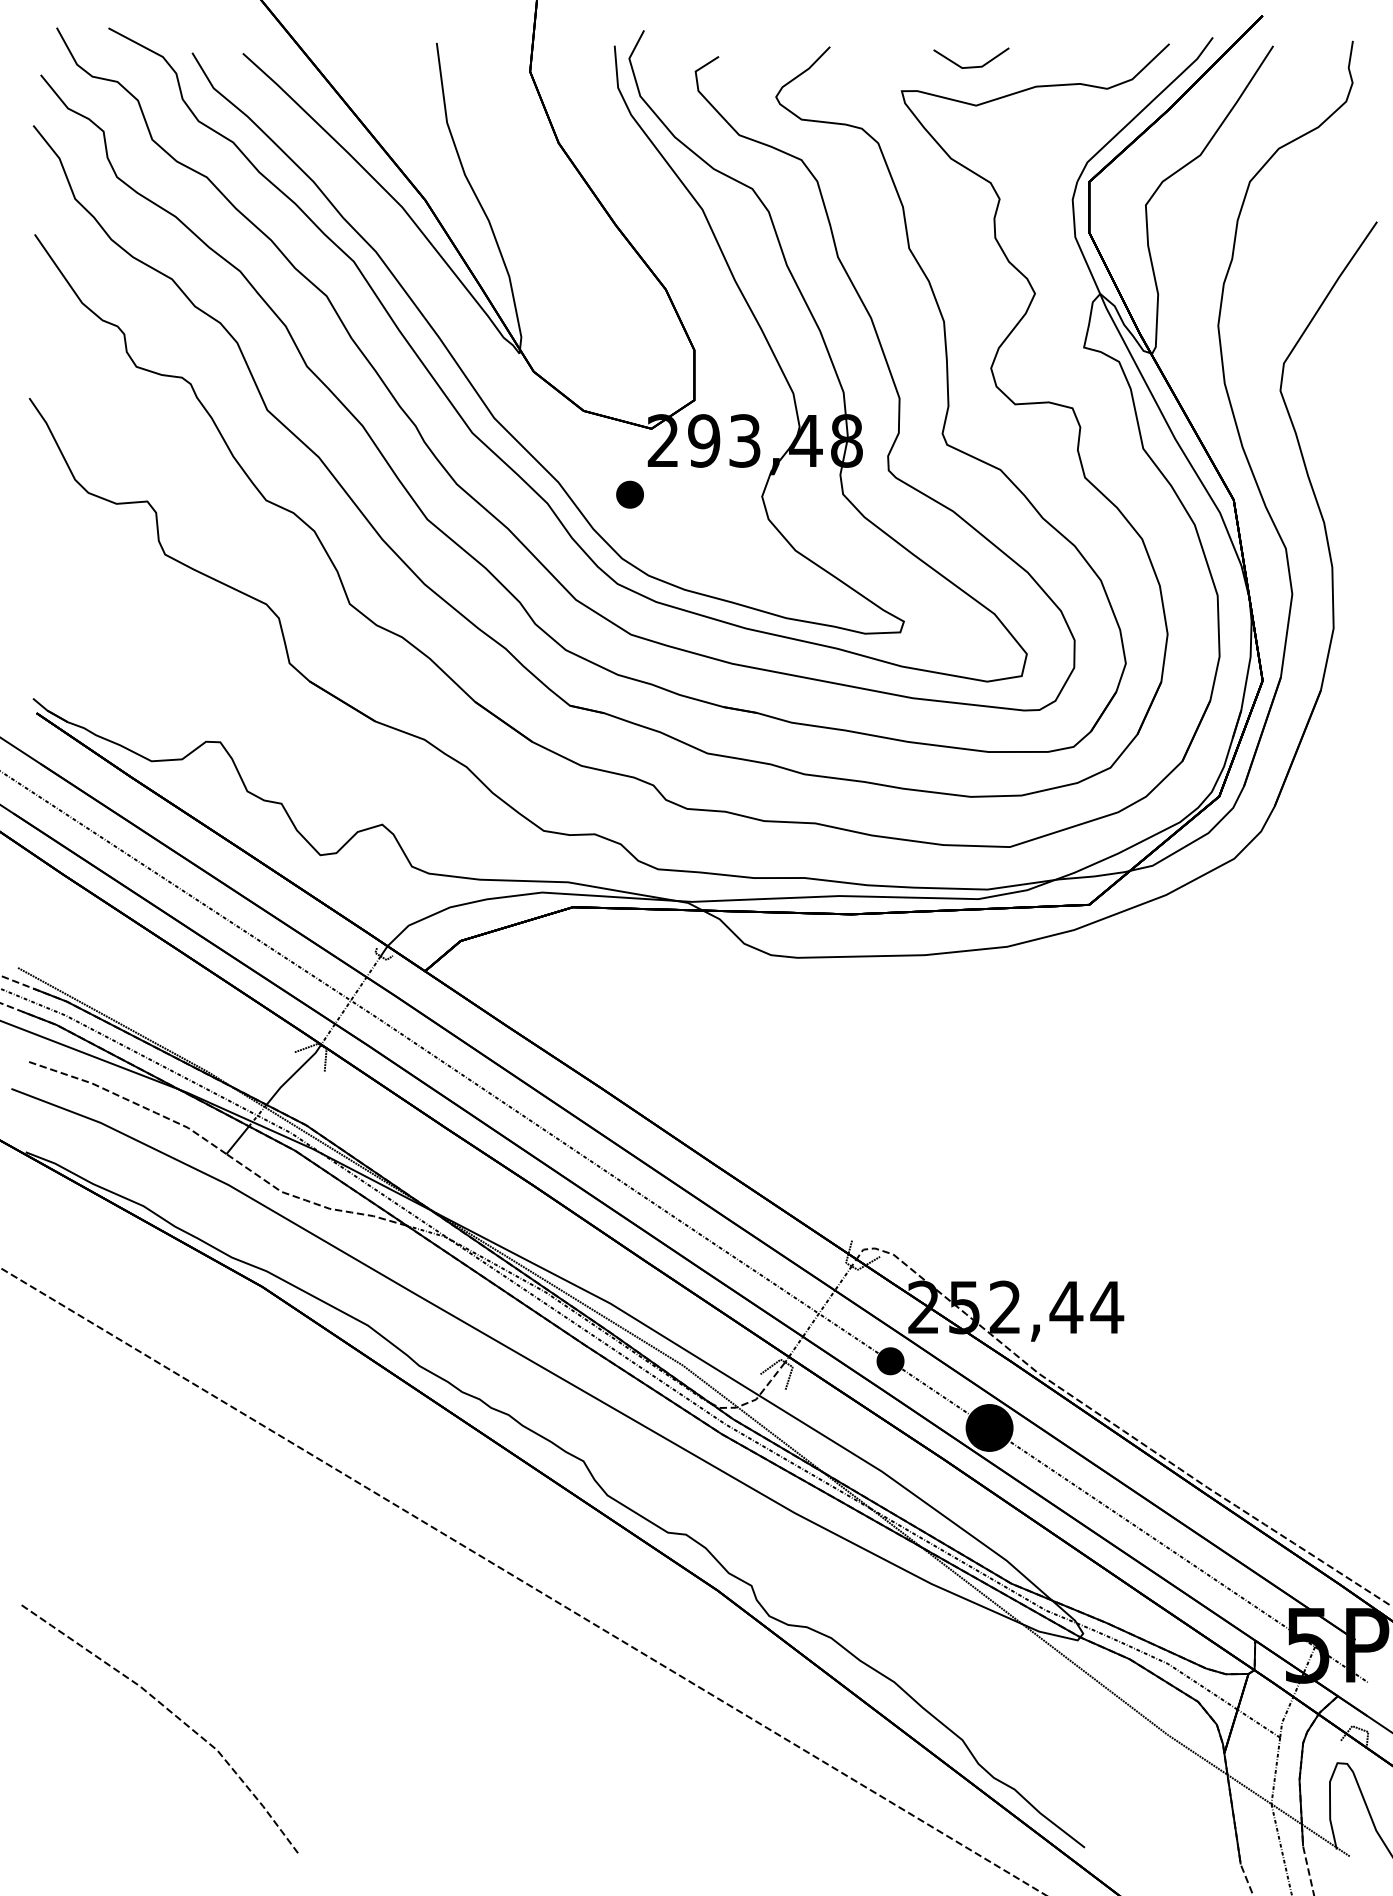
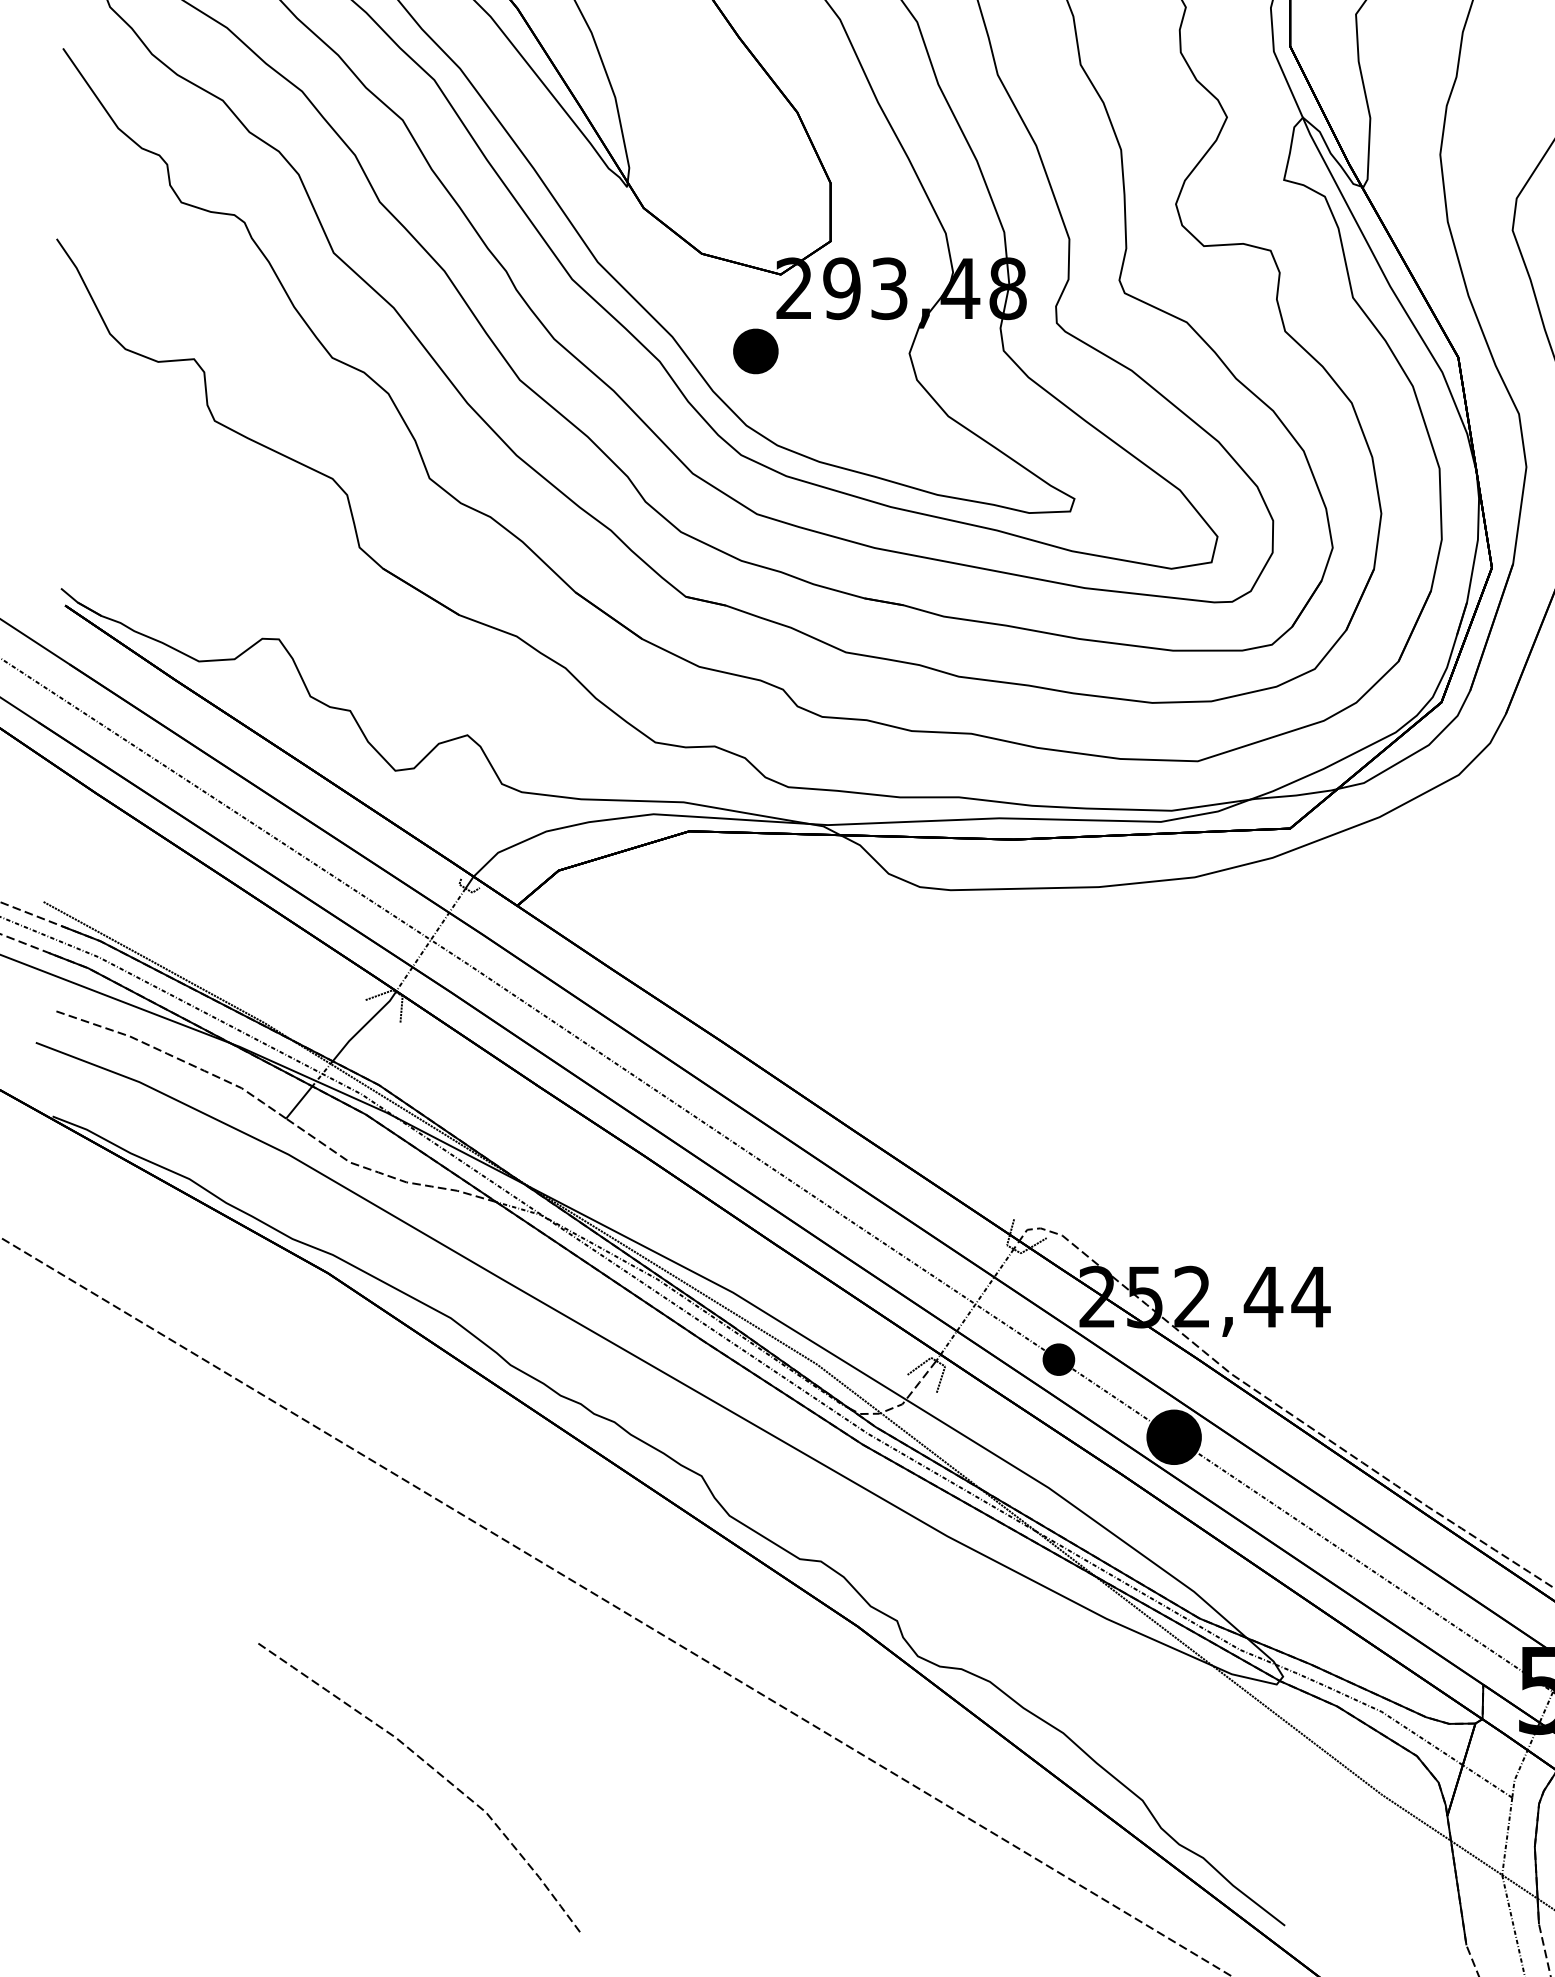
part: (629, 494) -> (755, 351), size x1.4
curve: (171, 1713) -> (432, 1769), moved

